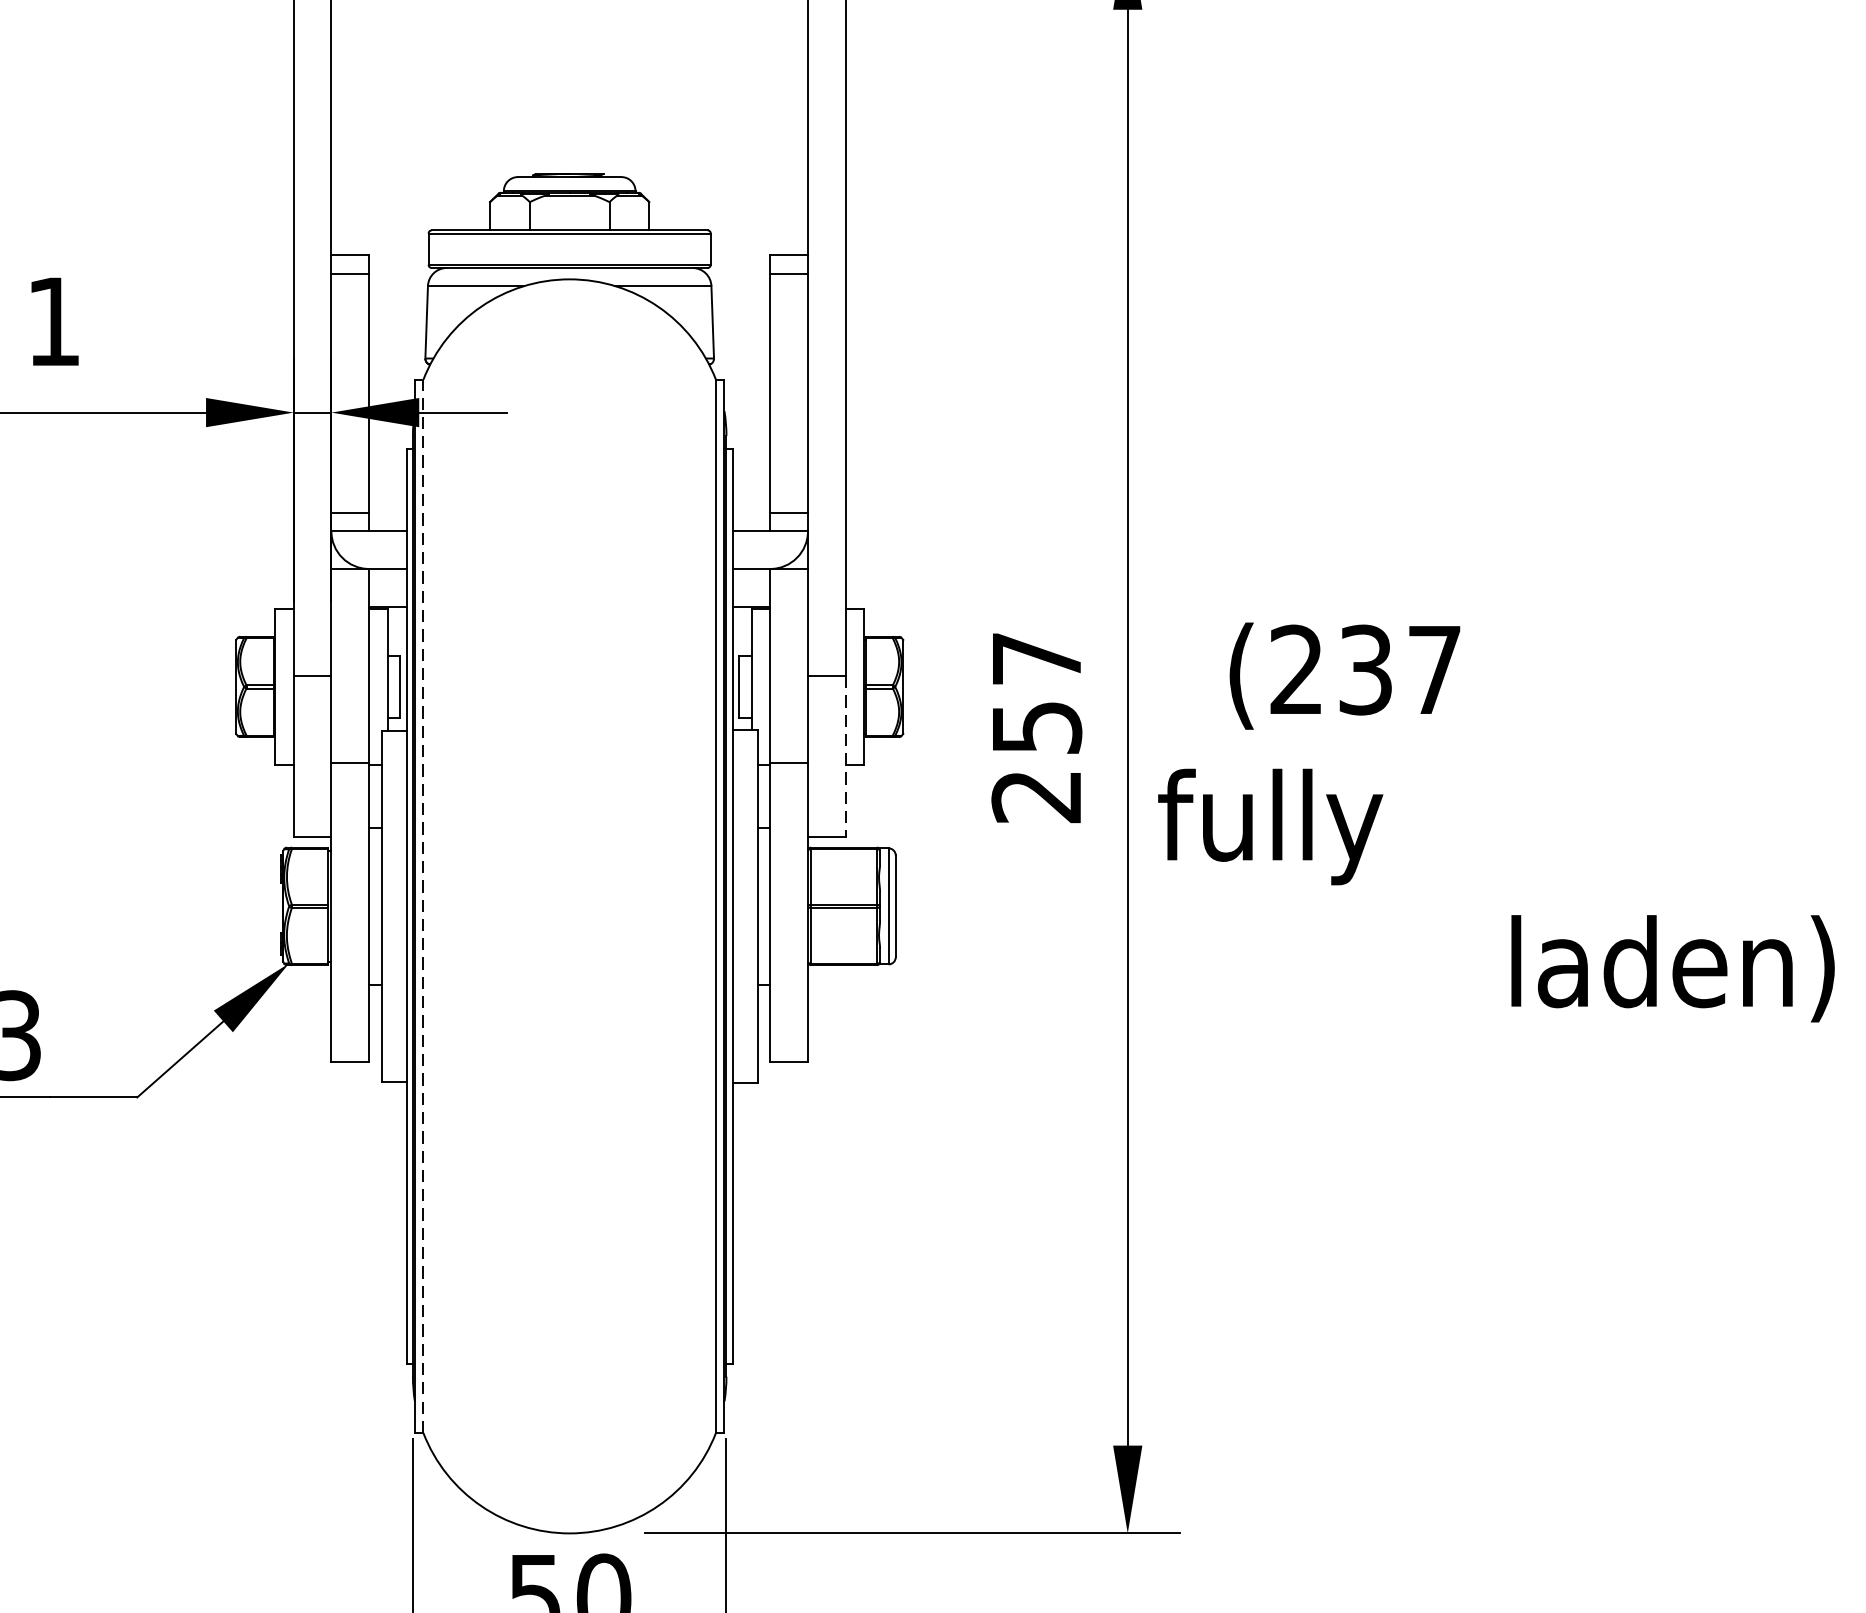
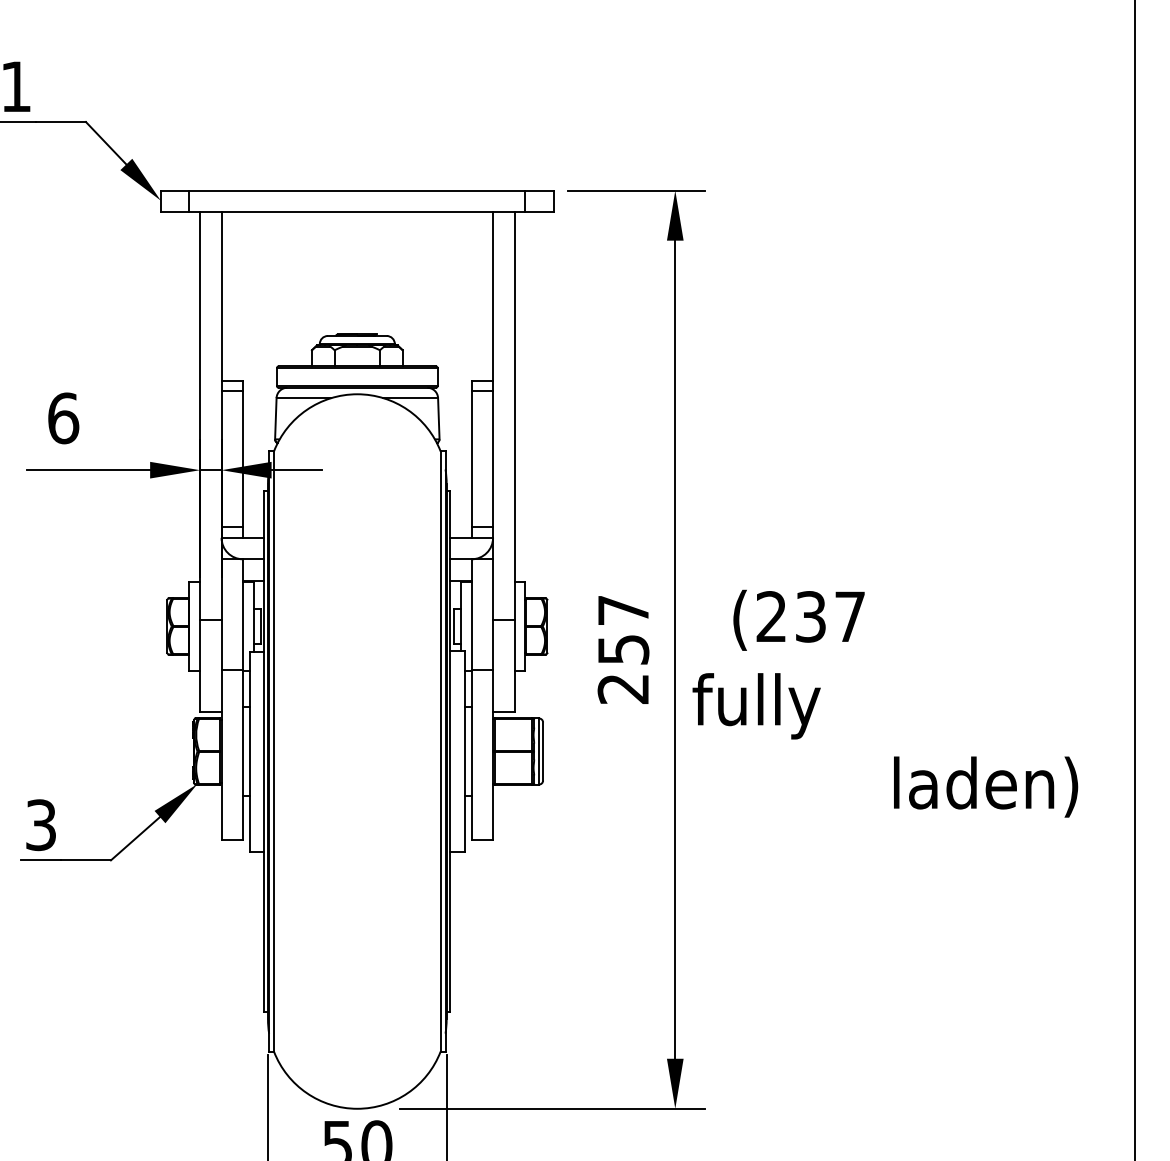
text: (53, 321) -> (63, 418), 1 -> 6
line: (845, 757) -> (514, 666), dashed -> solid
line: (424, 906) -> (274, 751), dashed -> solid

